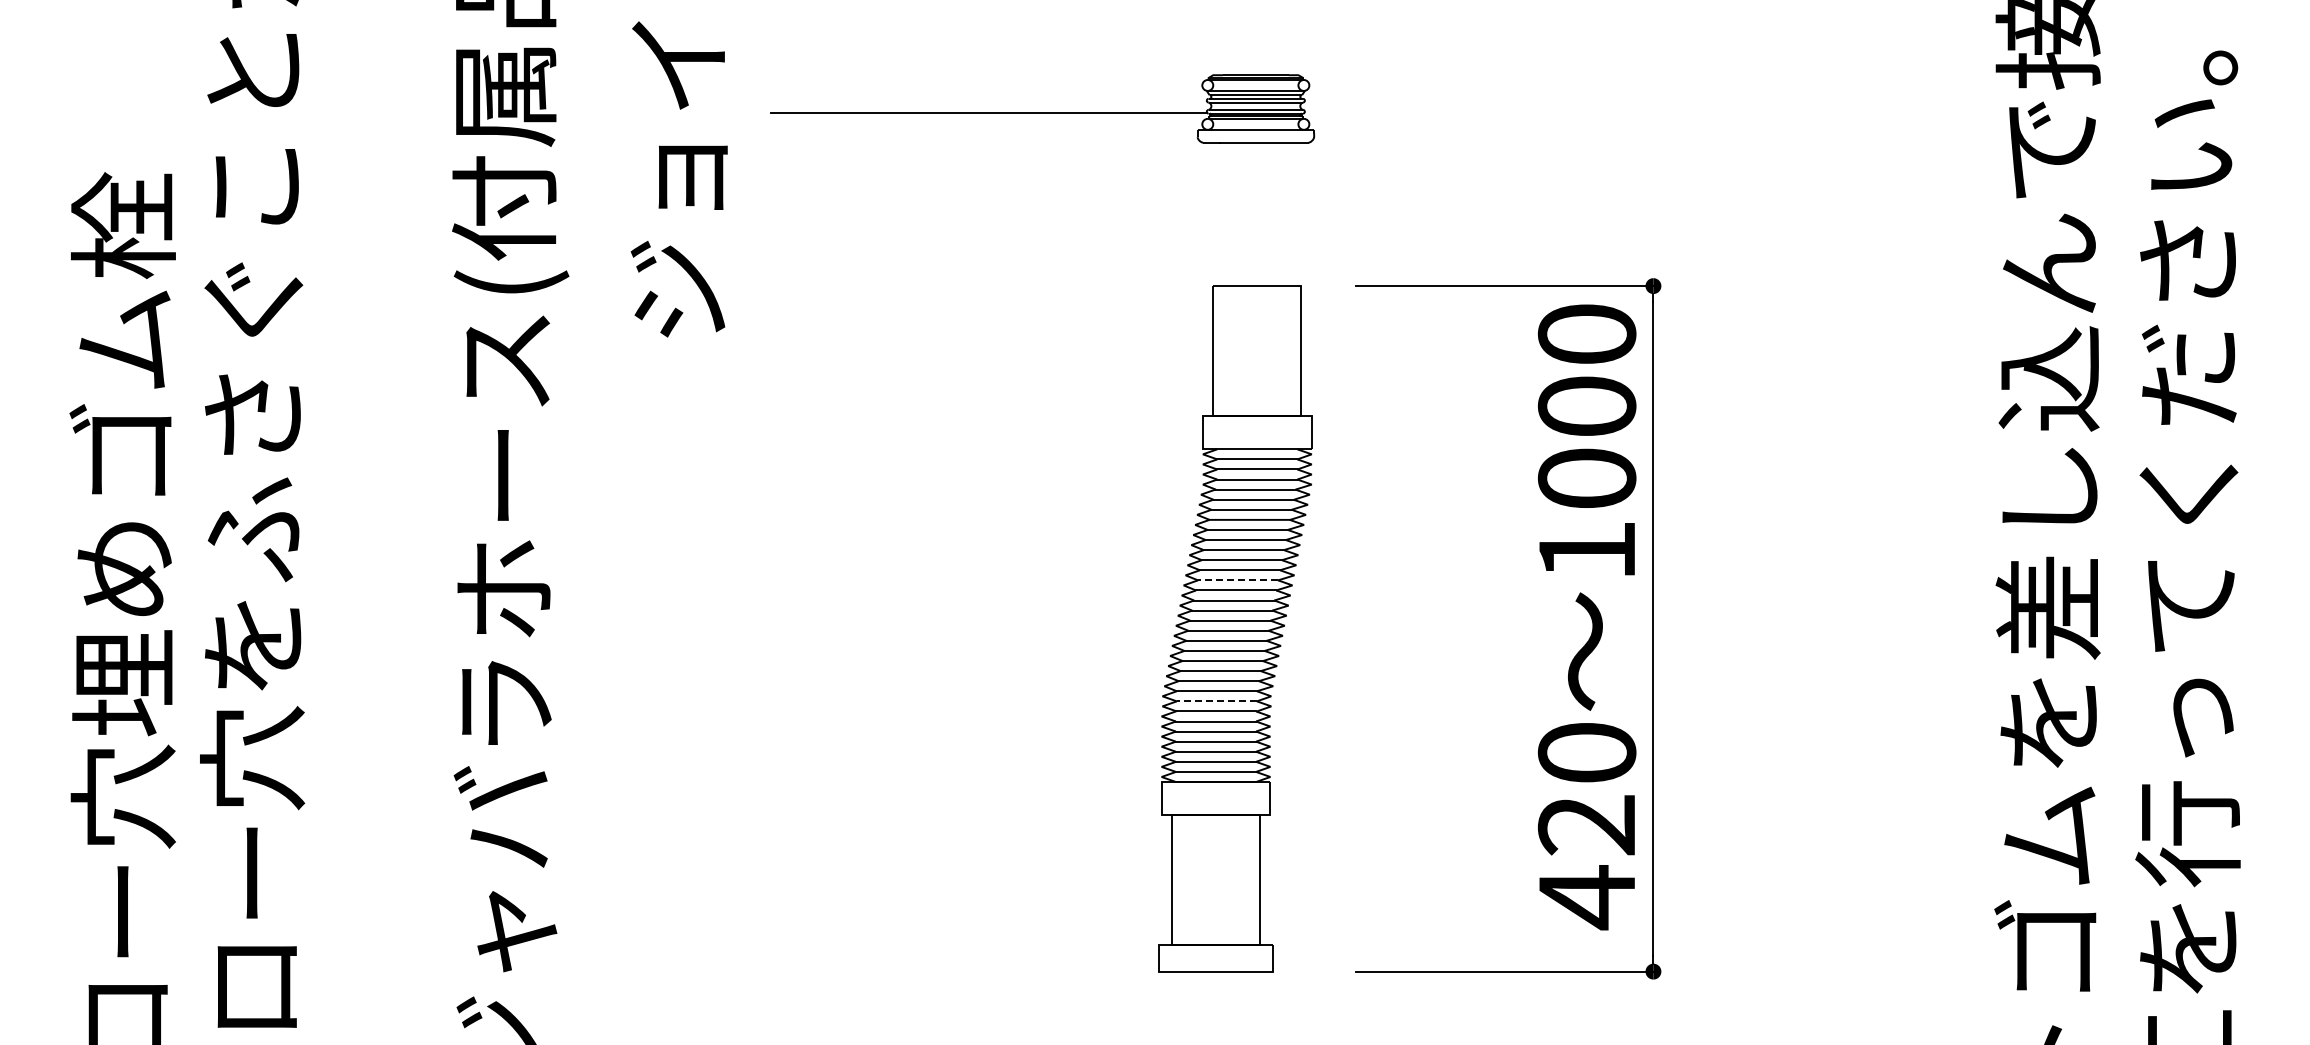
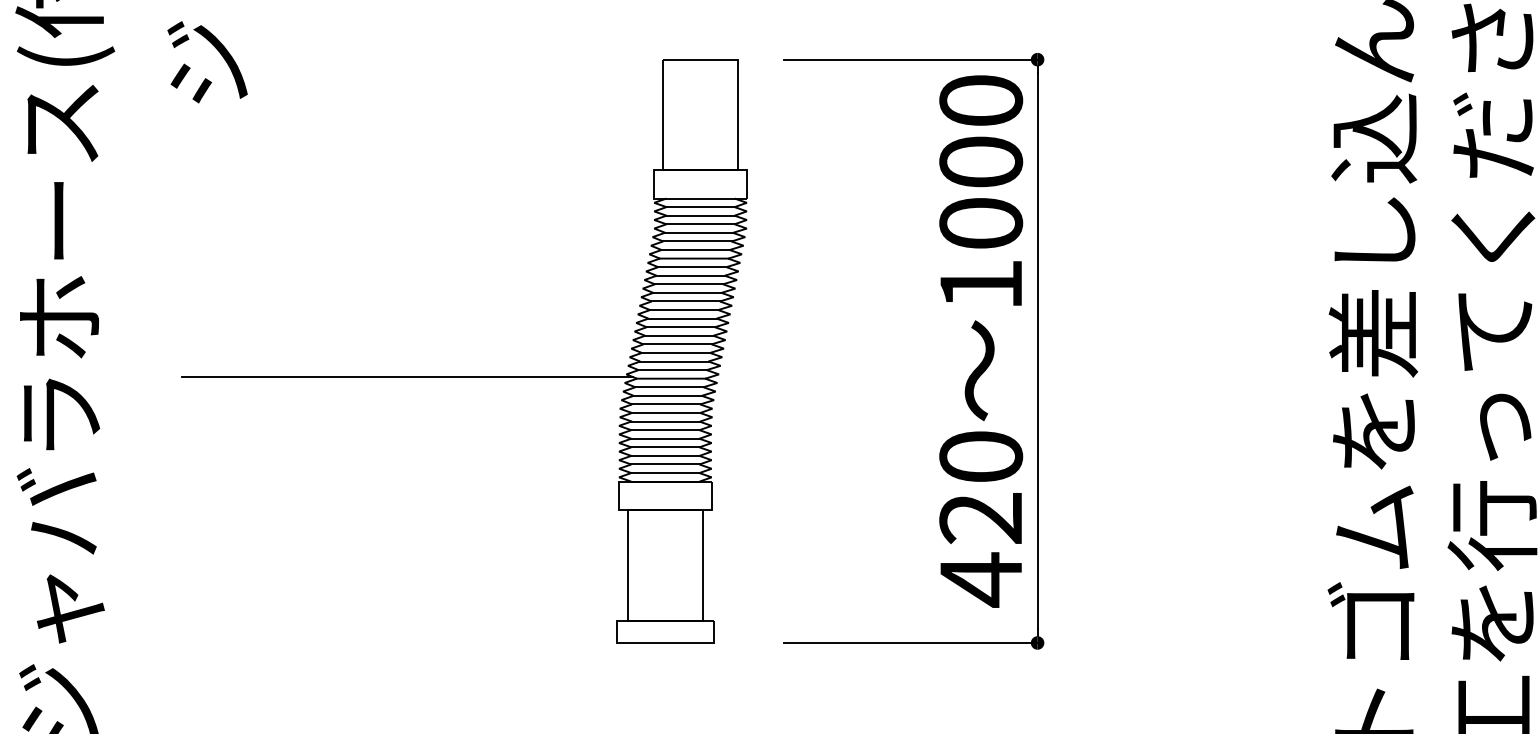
line: (1237, 580) -> (683, 310), dashed -> solid
line: (912, 659) -> (407, 377), added
line: (1216, 701) -> (665, 413), dashed -> solid

